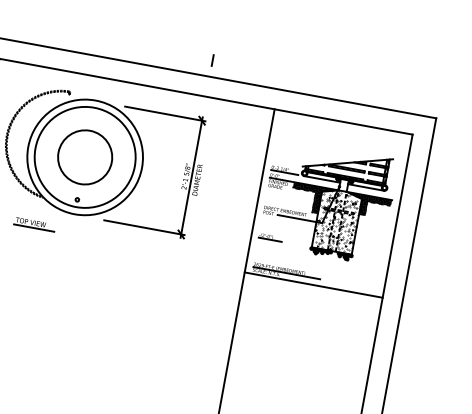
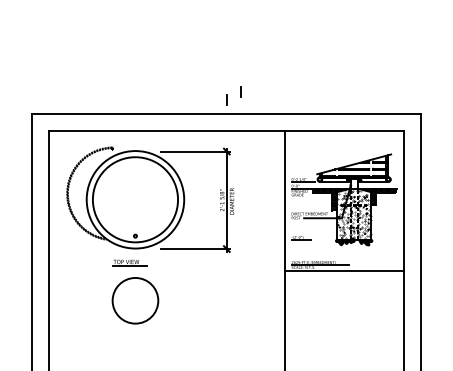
line: (230, 53) -> (240, 91), added
circle: (85, 157) -> (135, 300), moved
part: (34, 223) -> (129, 262), moved

